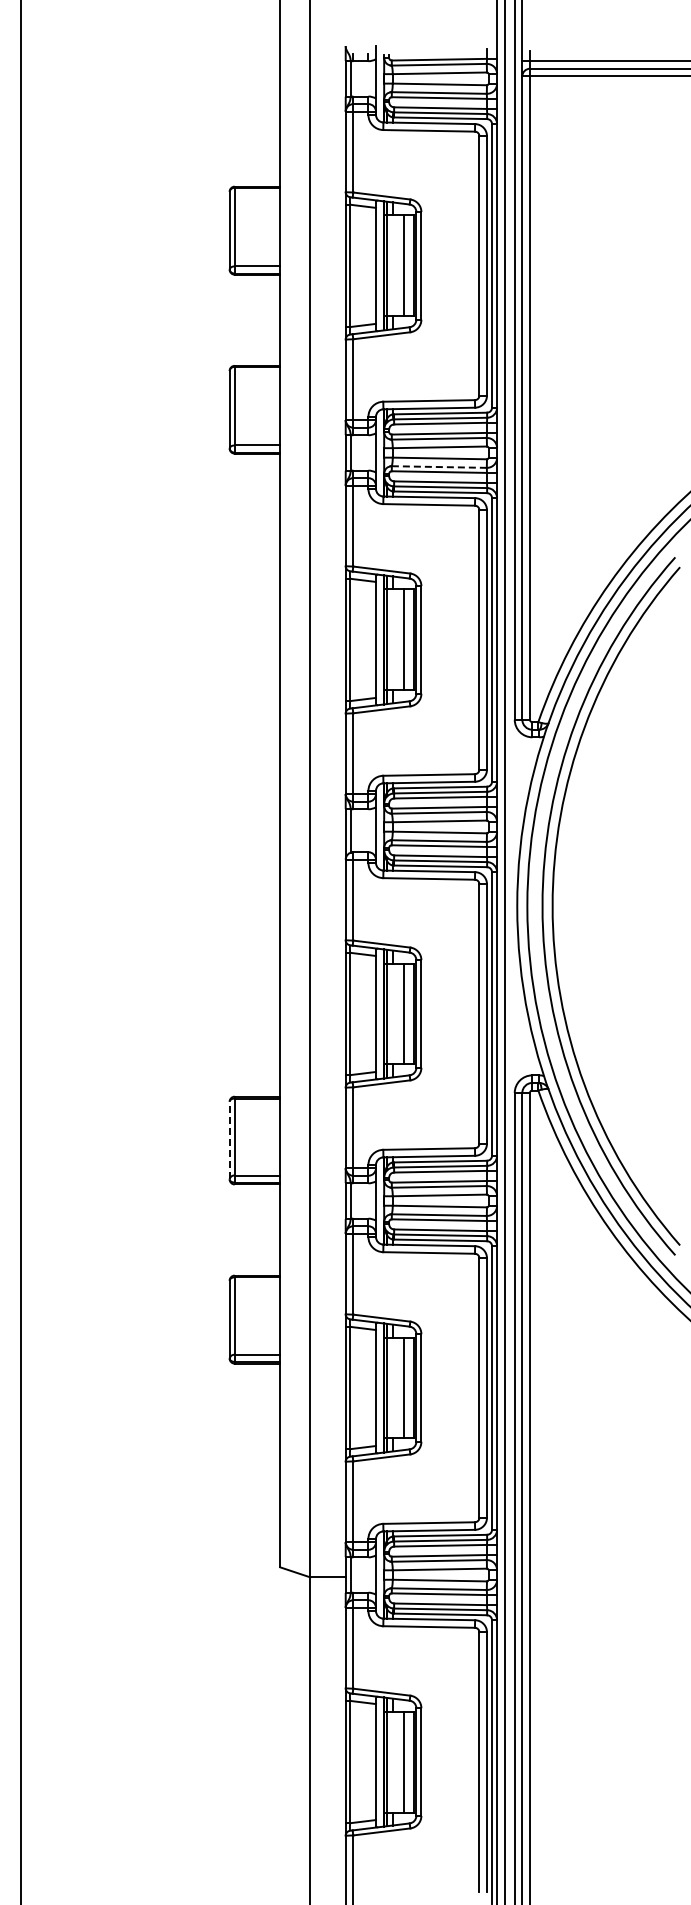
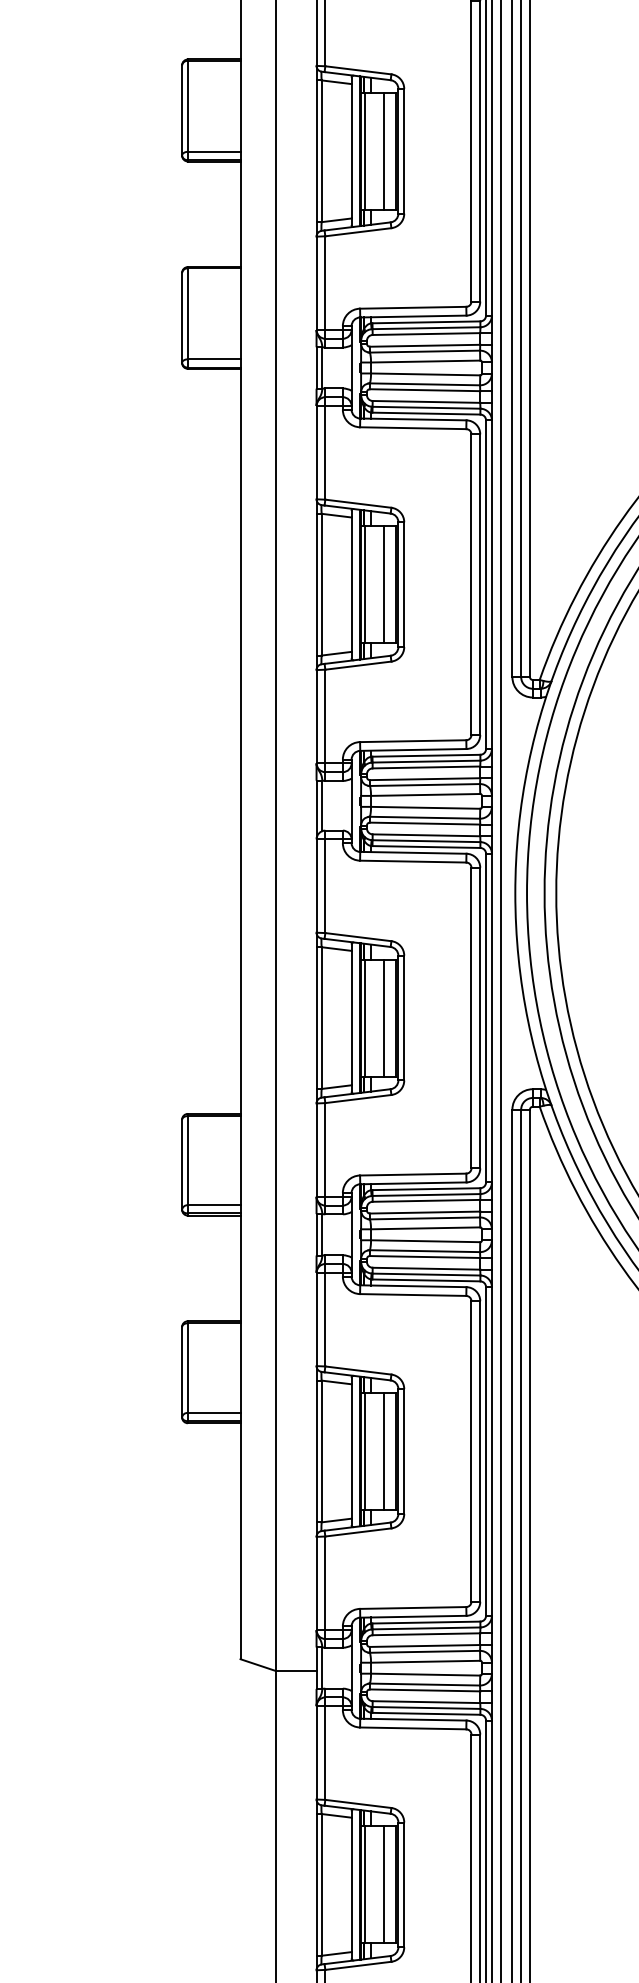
line: (439, 467) -> (425, 384), dashed -> solid
line: (229, 1140) -> (181, 1164), dashed -> solid

